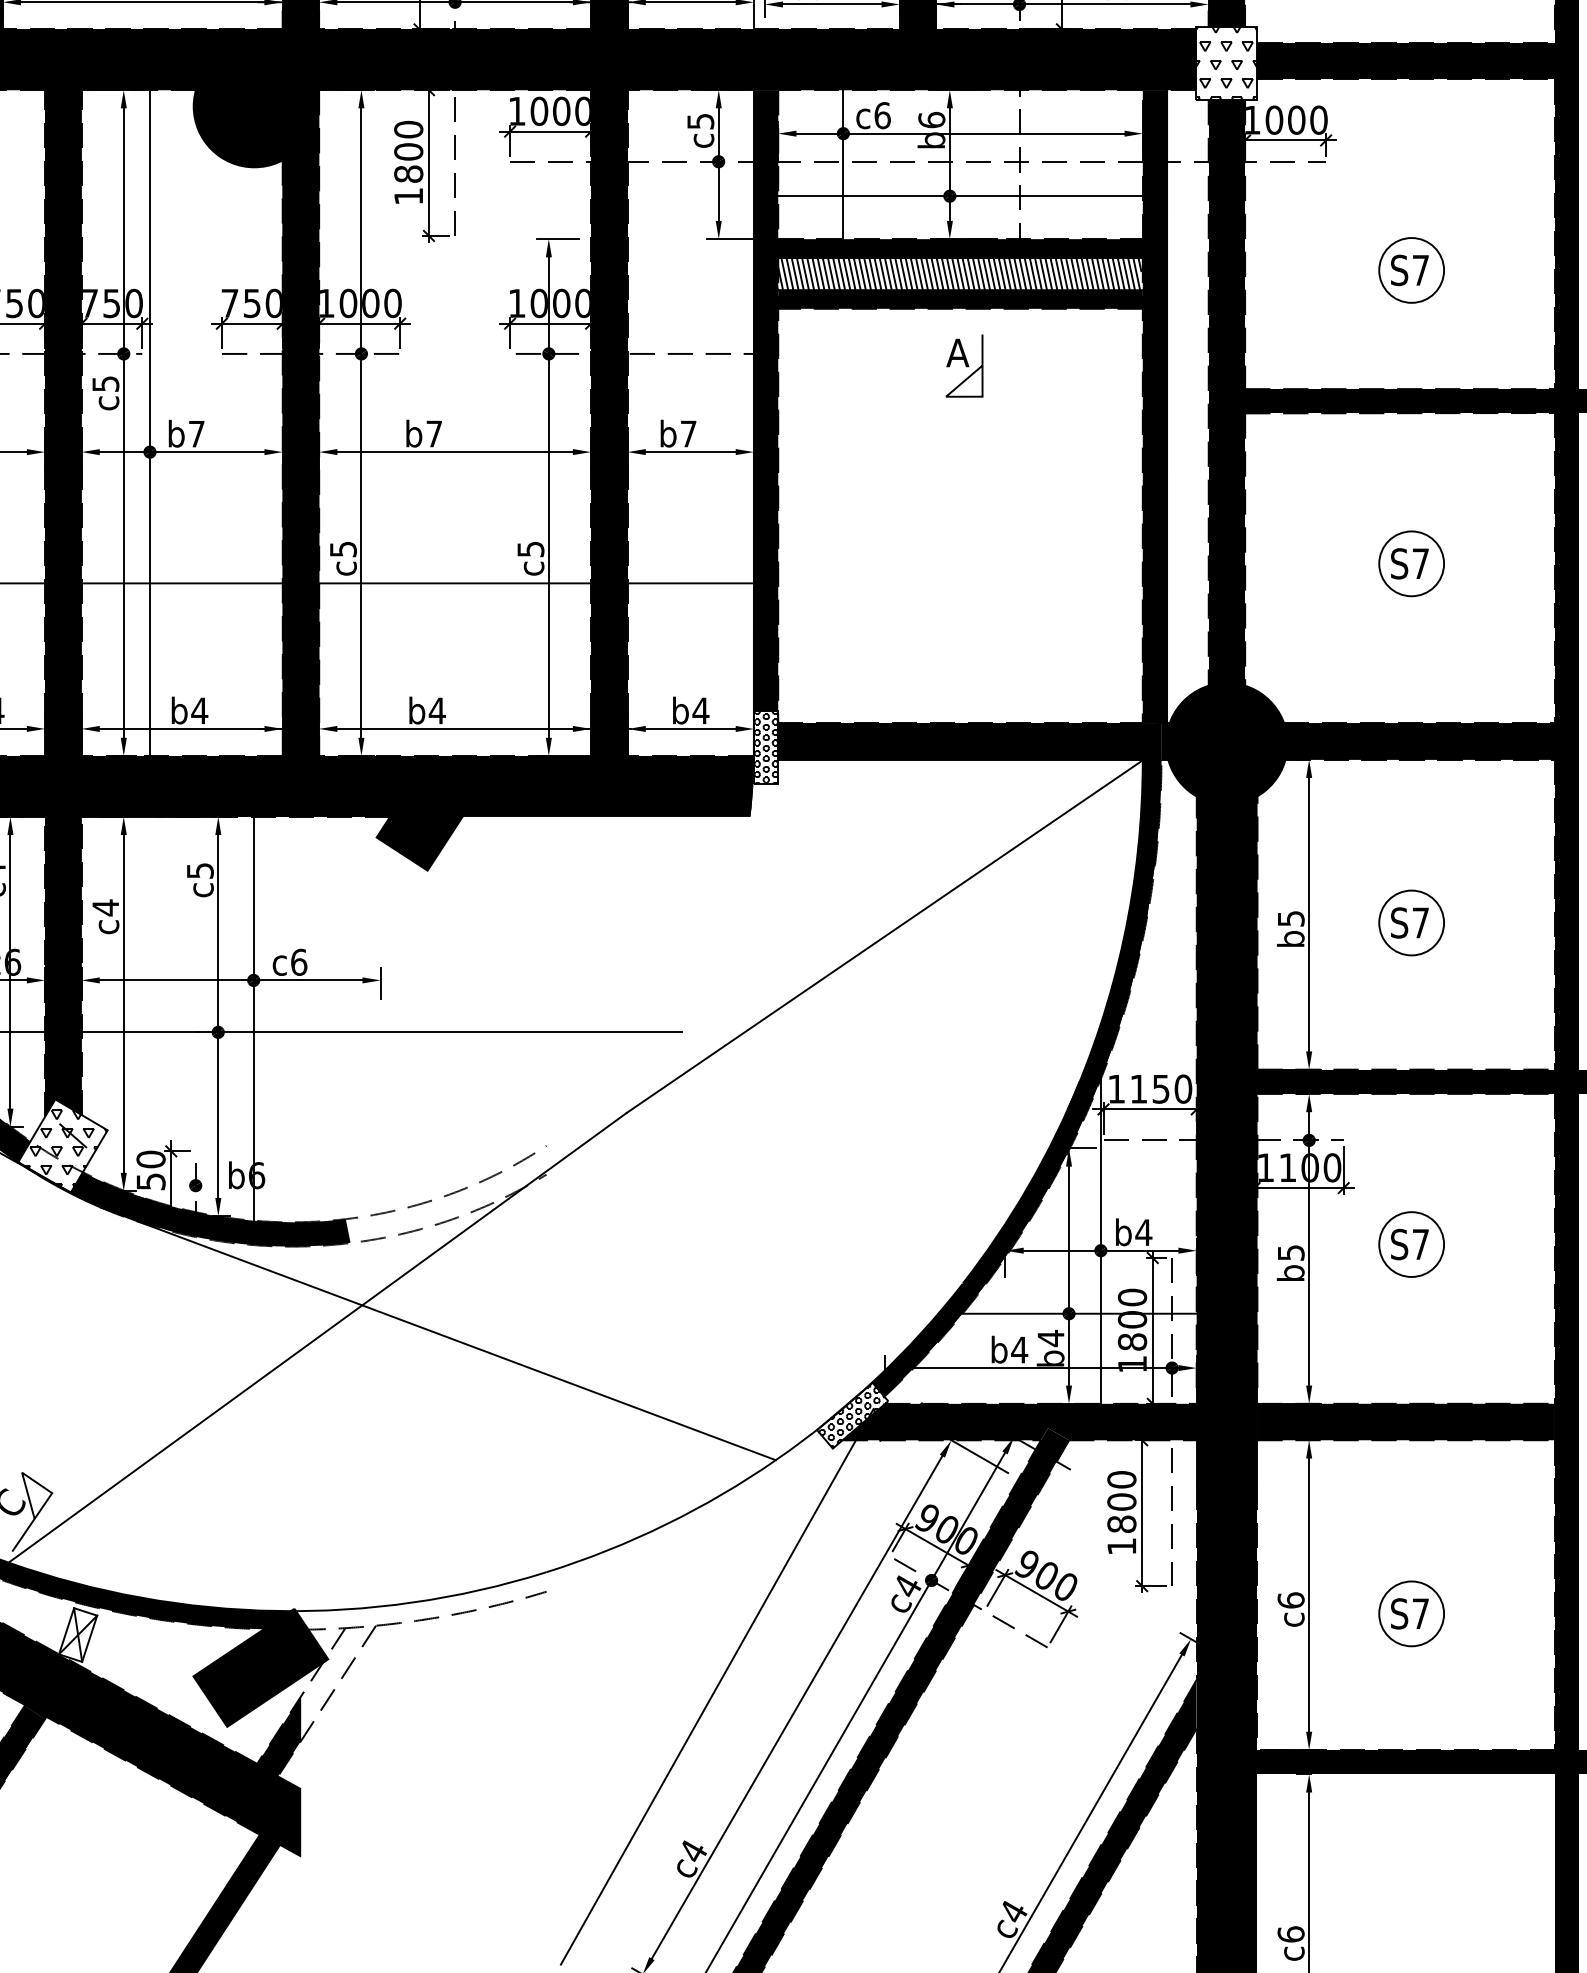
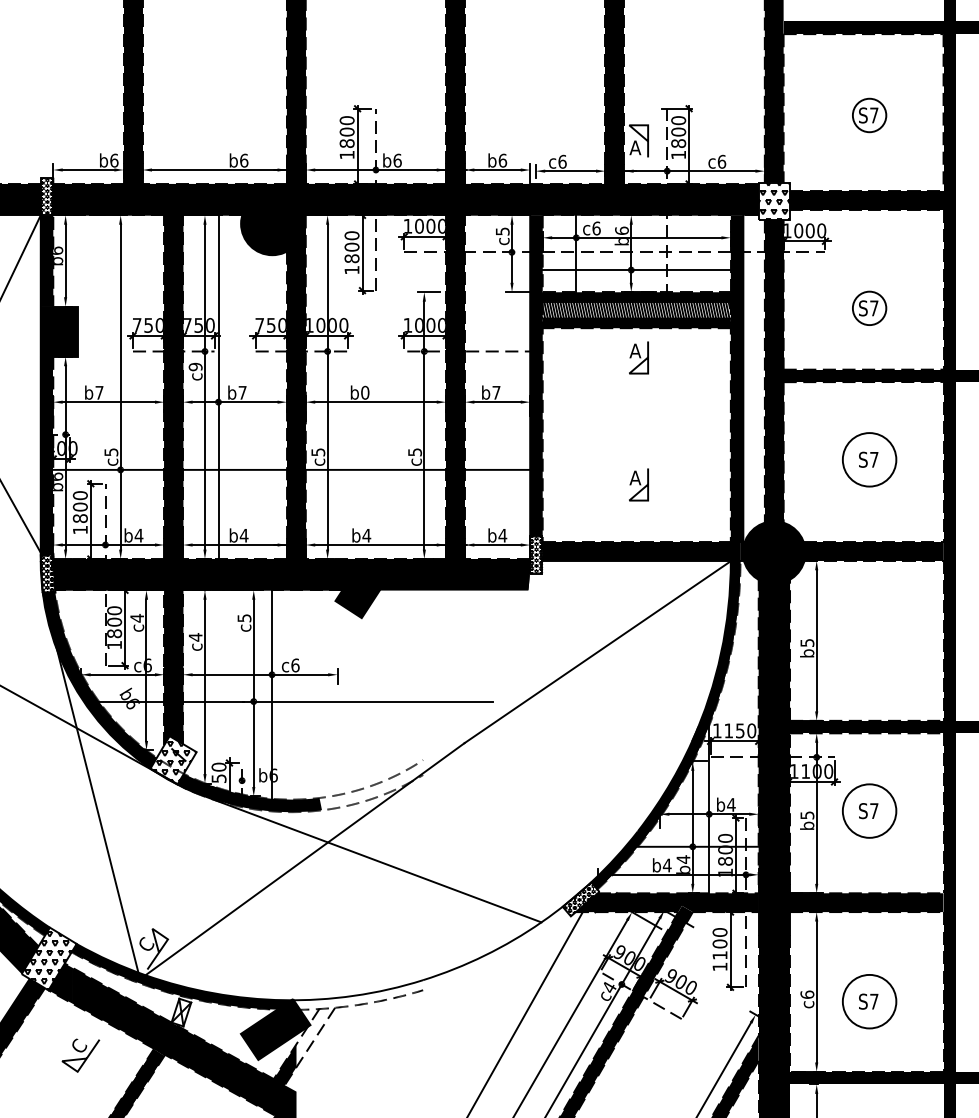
text: (105, 383) -> (195, 366), c5 -> c9
text: (434, 433) -> (365, 392), b7 -> b0
circle: (1411, 563) -> (869, 459), size x1.6
part: (963, 611) -> (638, 484), added
part: (1411, 921) -> (869, 644), removed
circle: (1411, 1243) -> (869, 810), size x1.6
text: (1120, 1524) -> (719, 955), 1800 -> 1100
circle: (1411, 1613) -> (869, 1001), size x1.6

